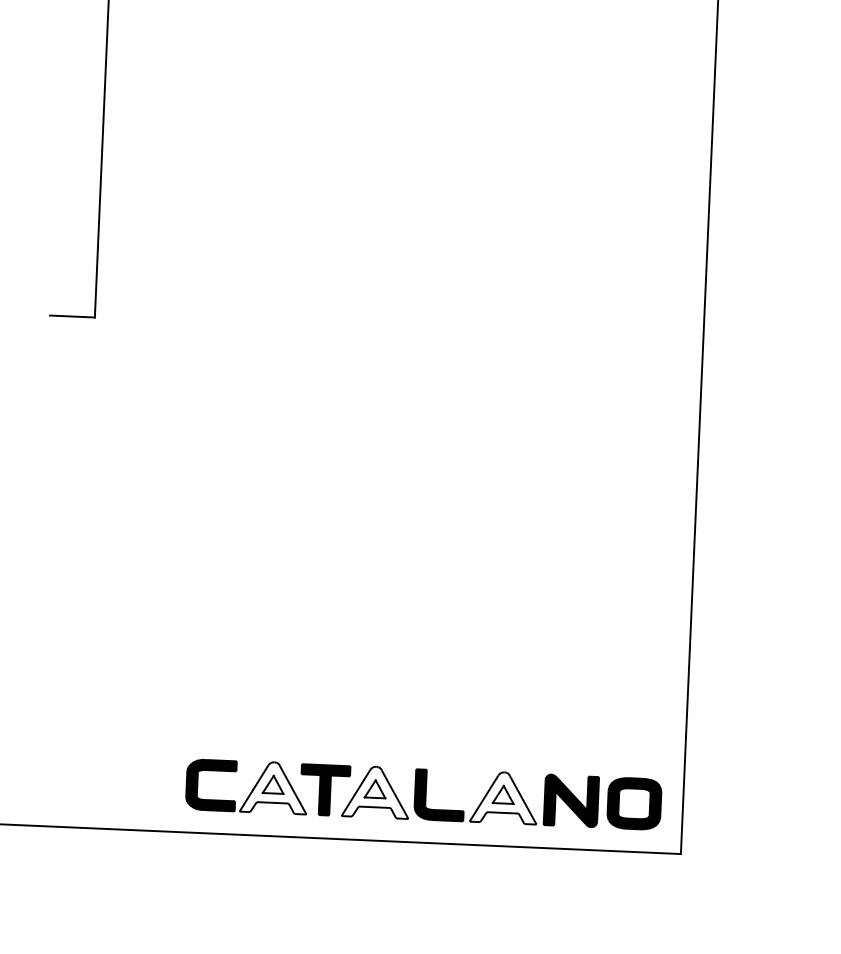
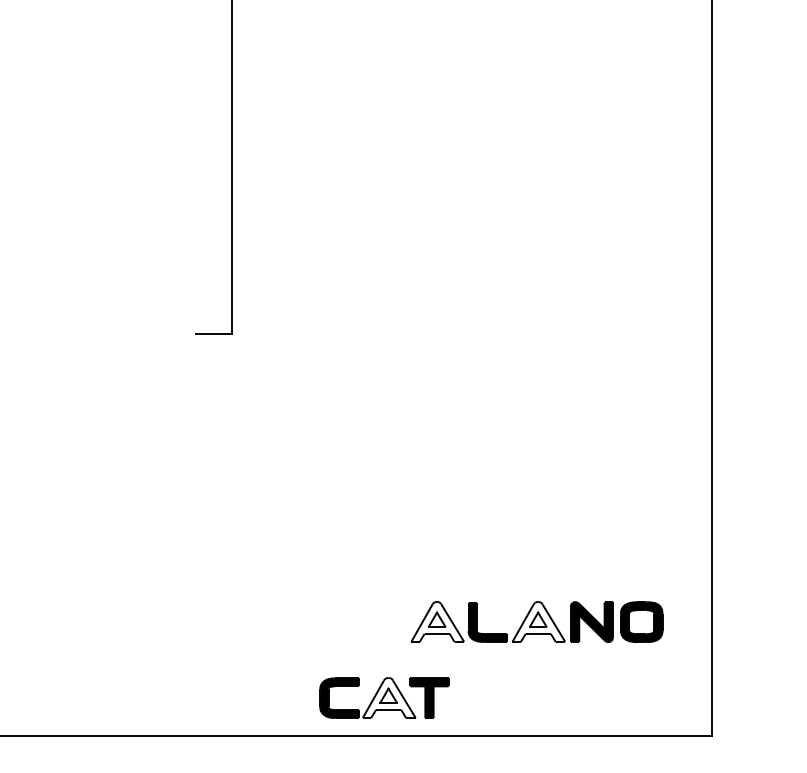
part: (501, 797) -> (536, 621), moved

